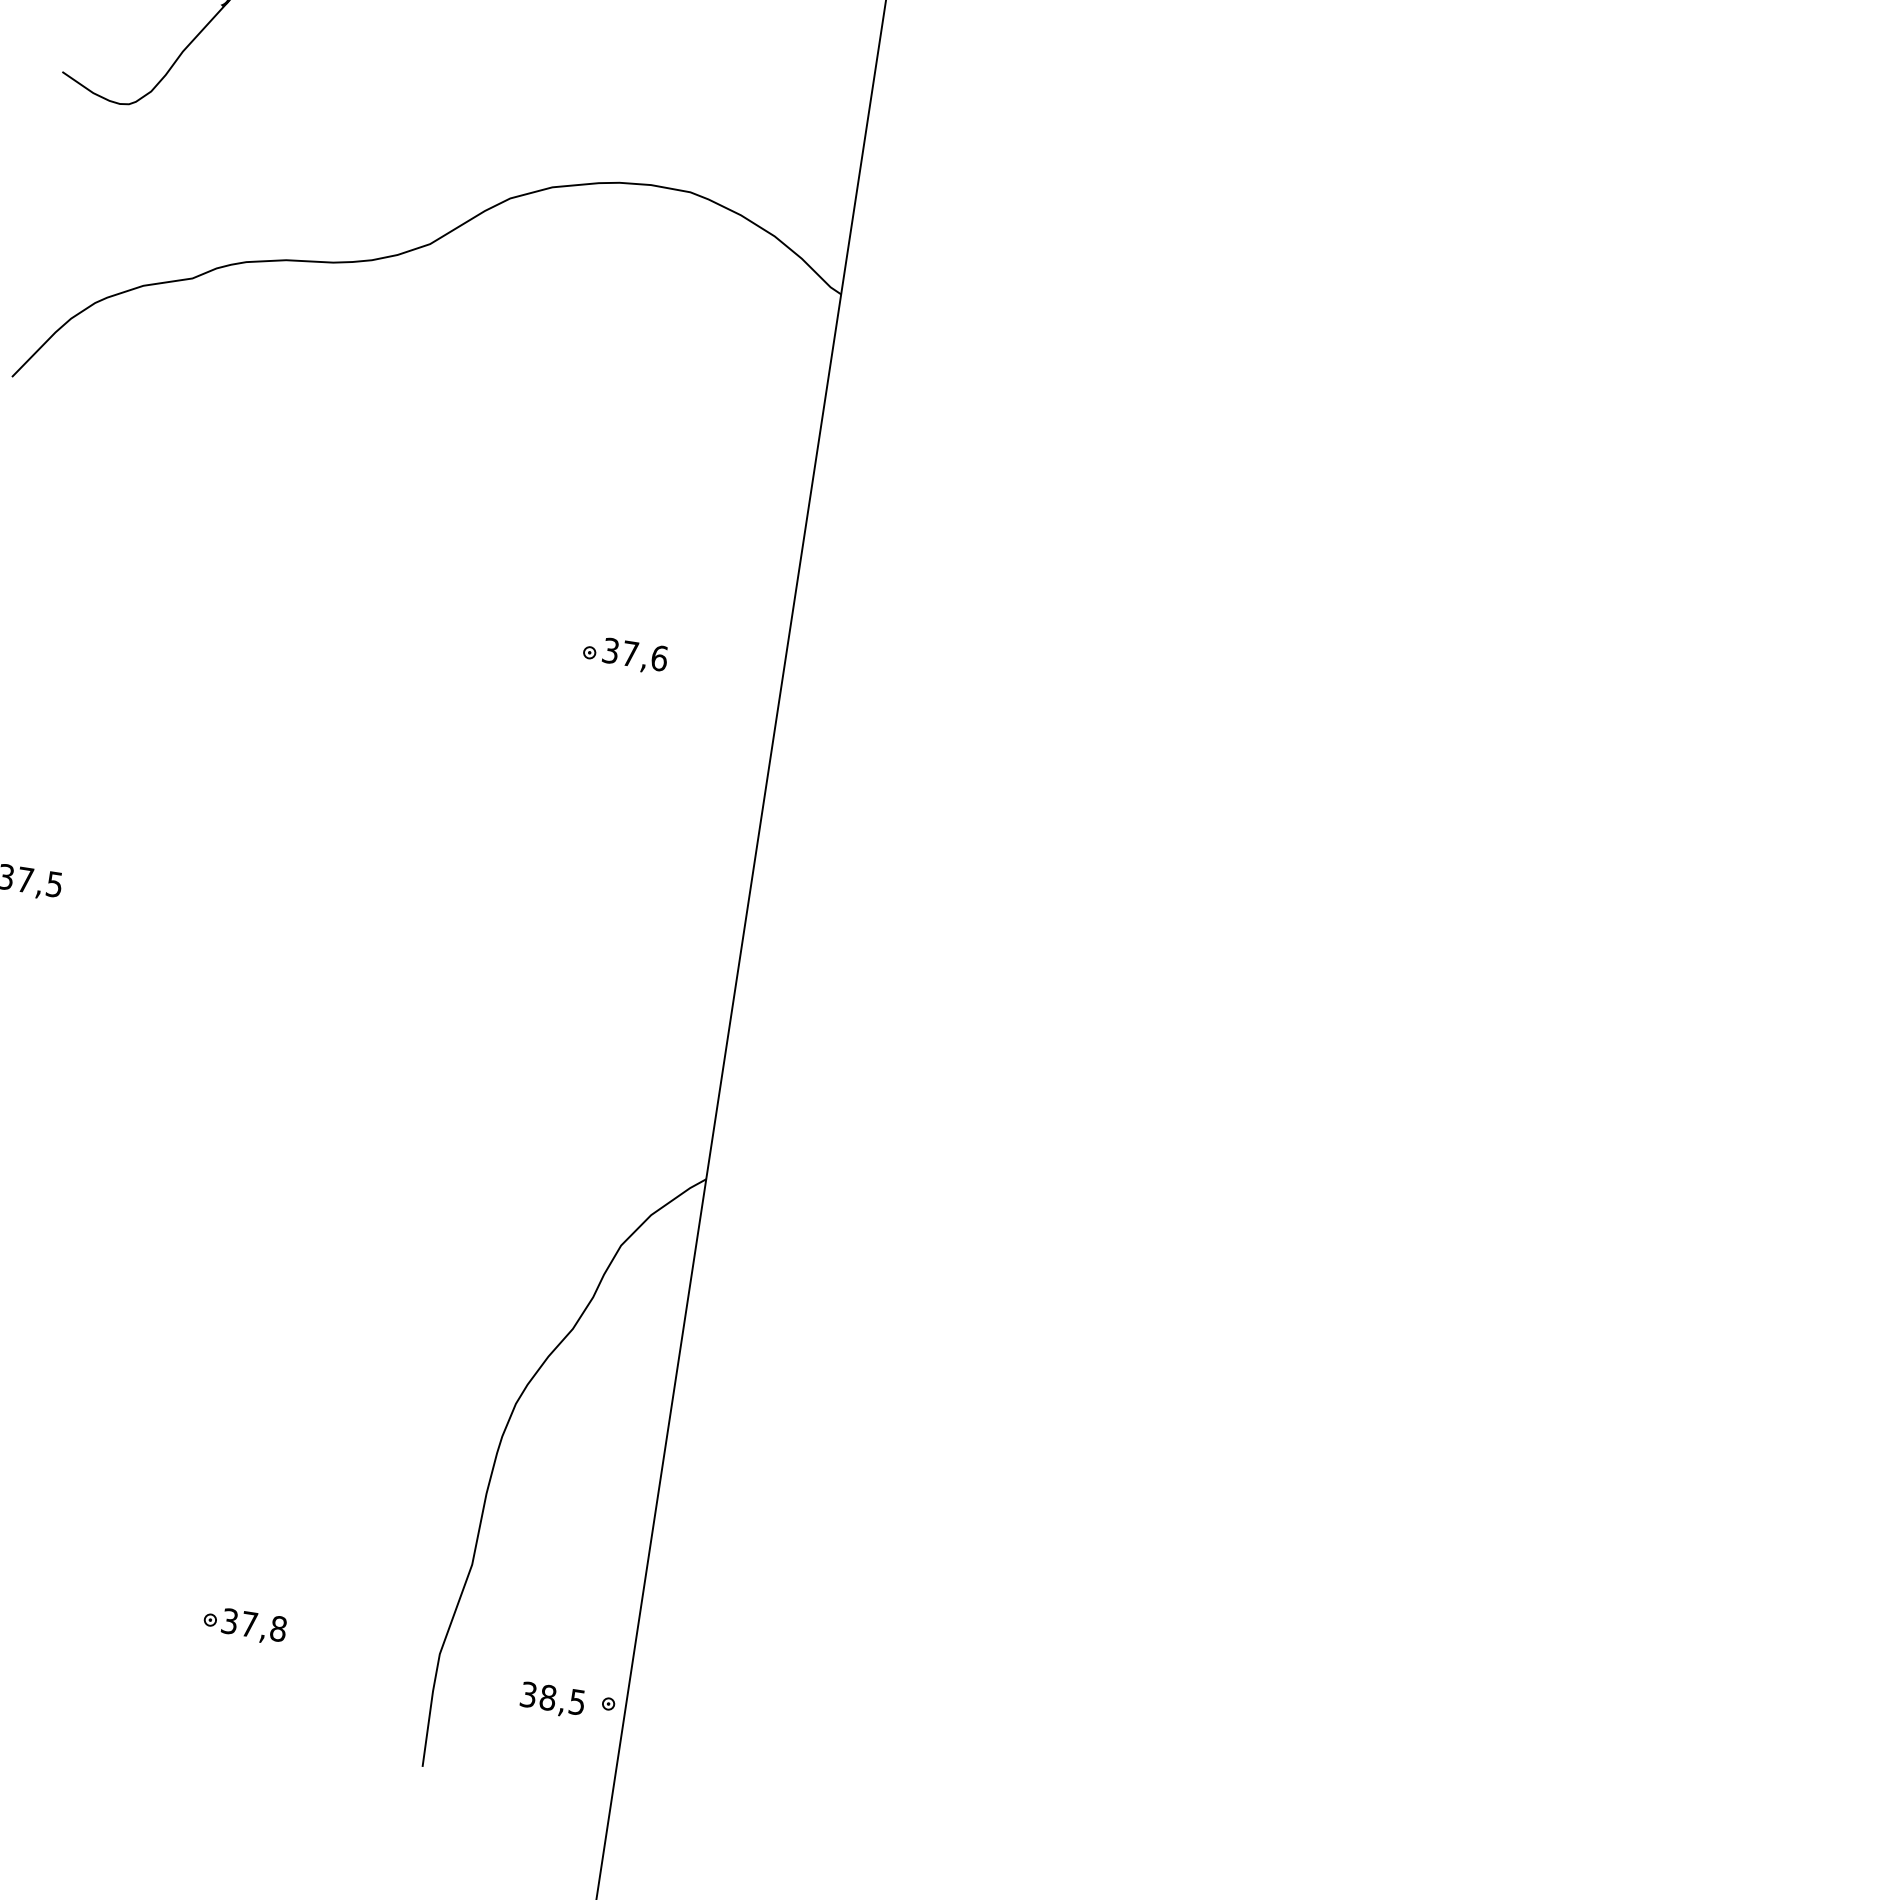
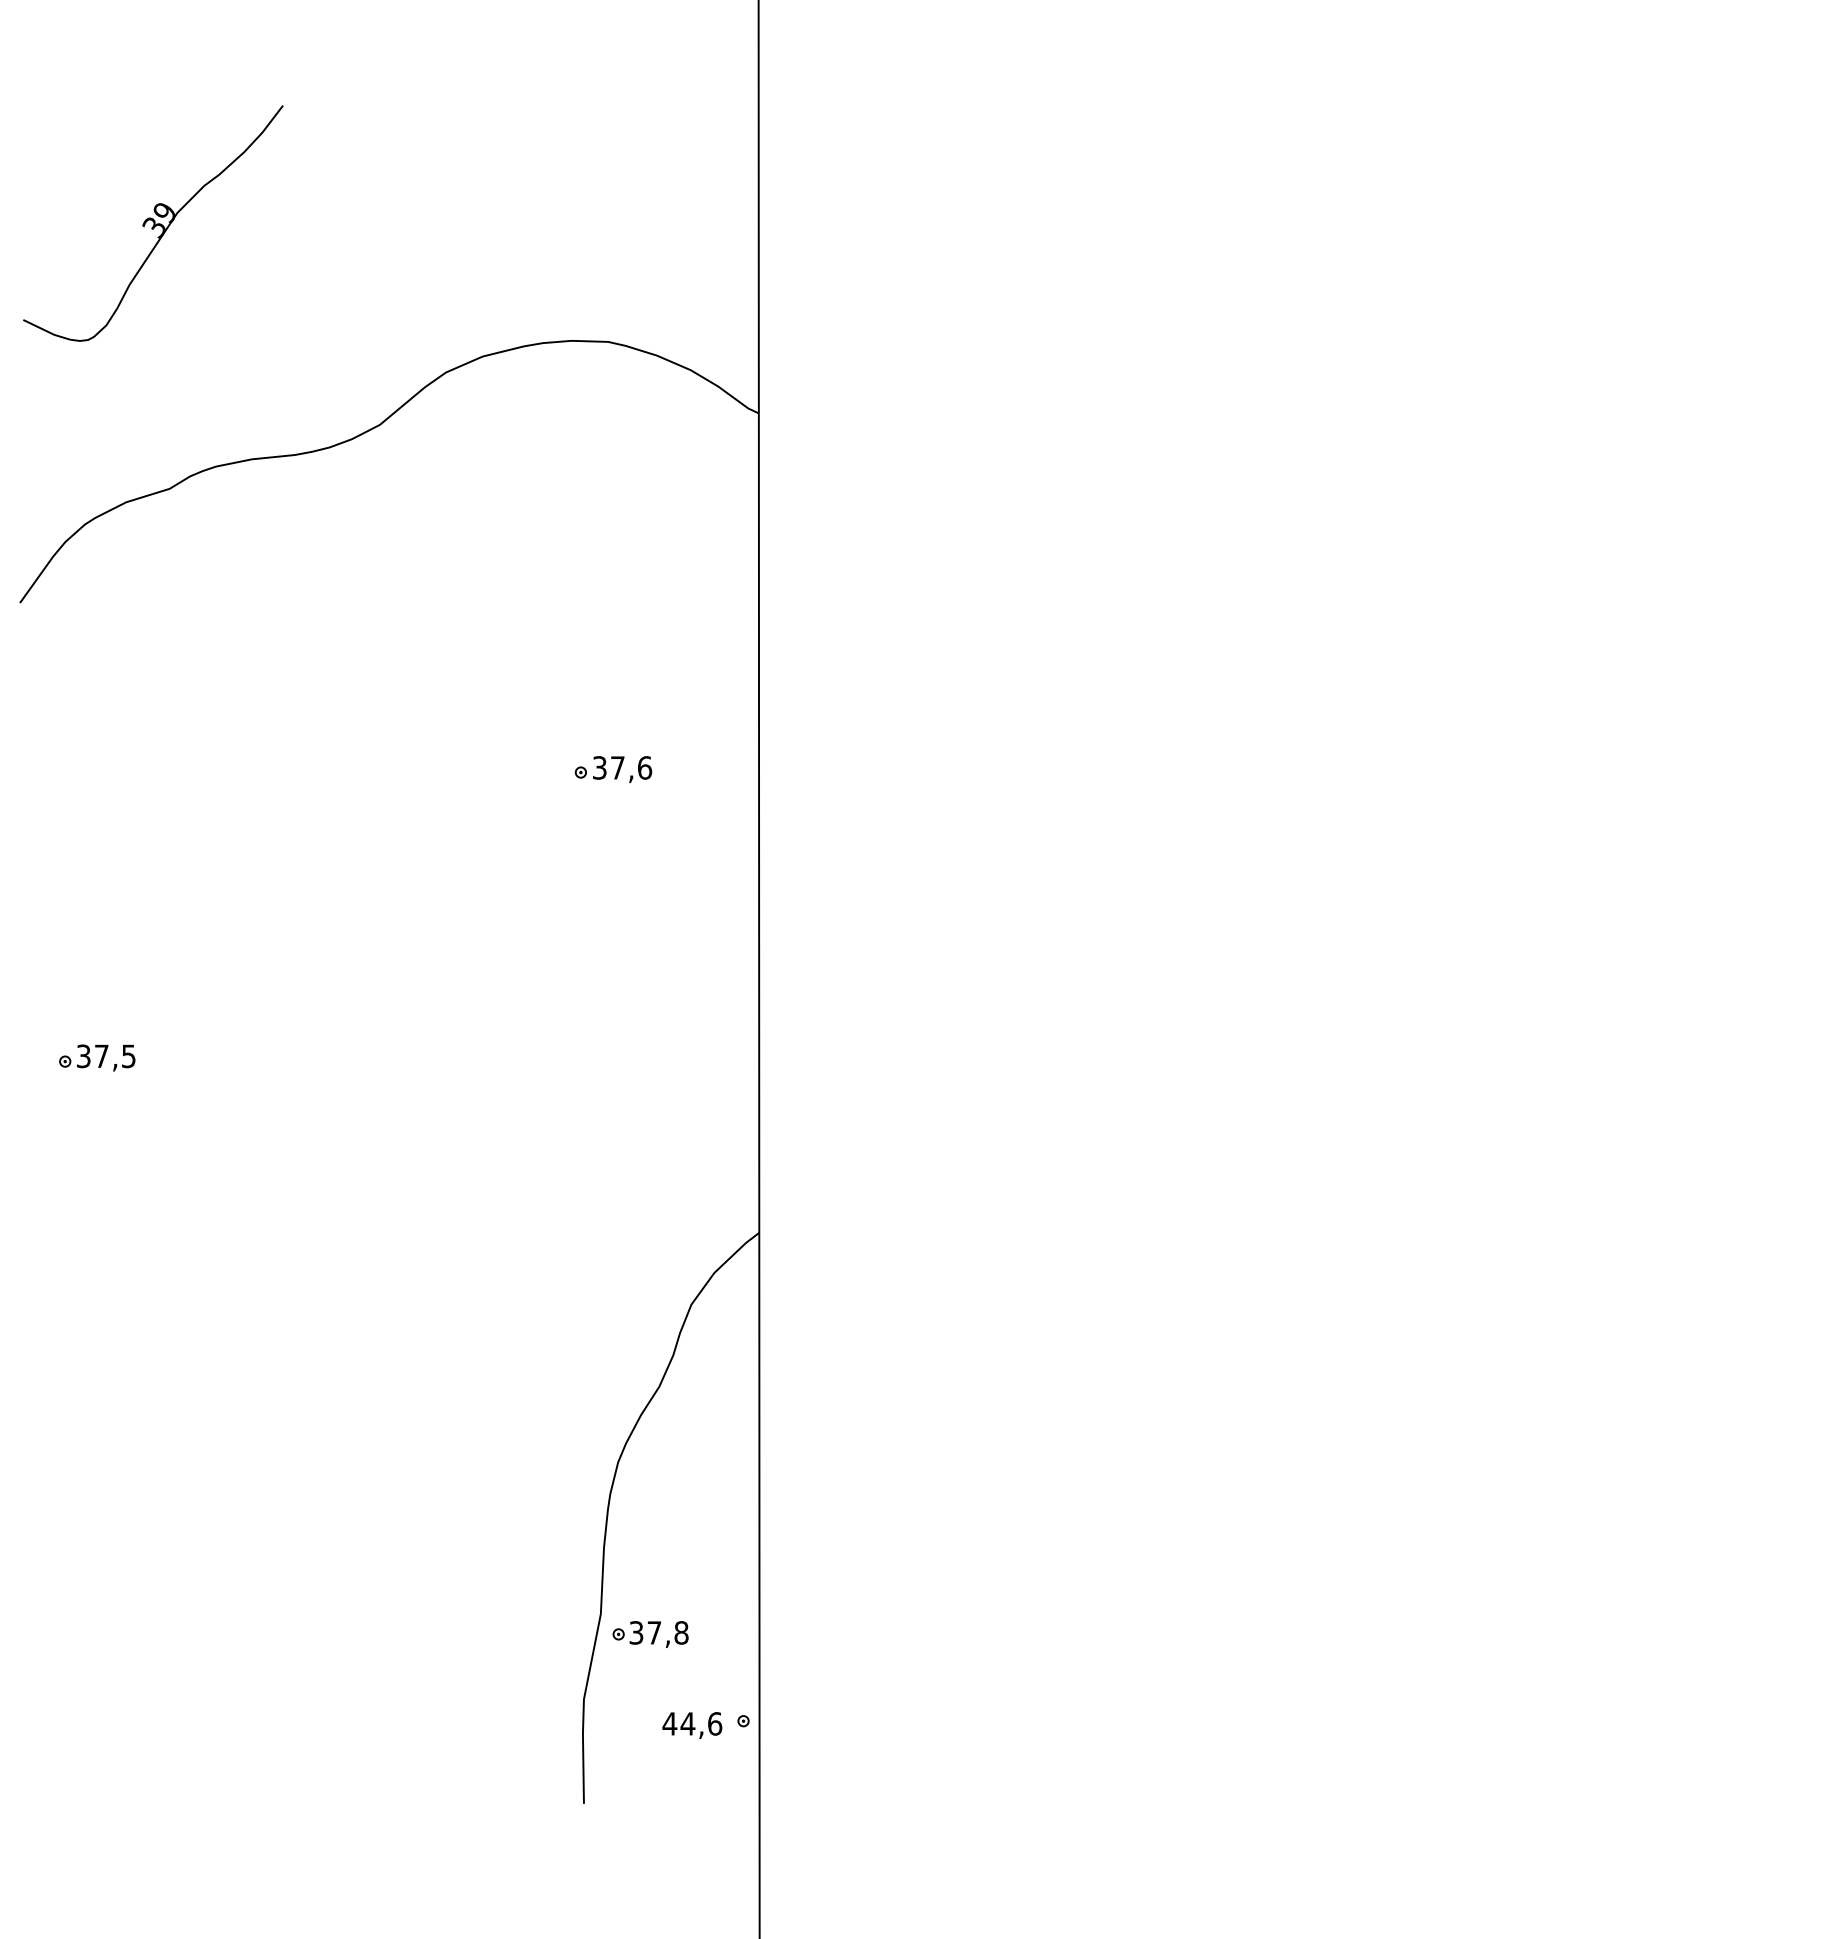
part: (244, 1625) -> (650, 1634), moved
text: (553, 1698) -> (692, 1723), 38,5 -> 44,6

